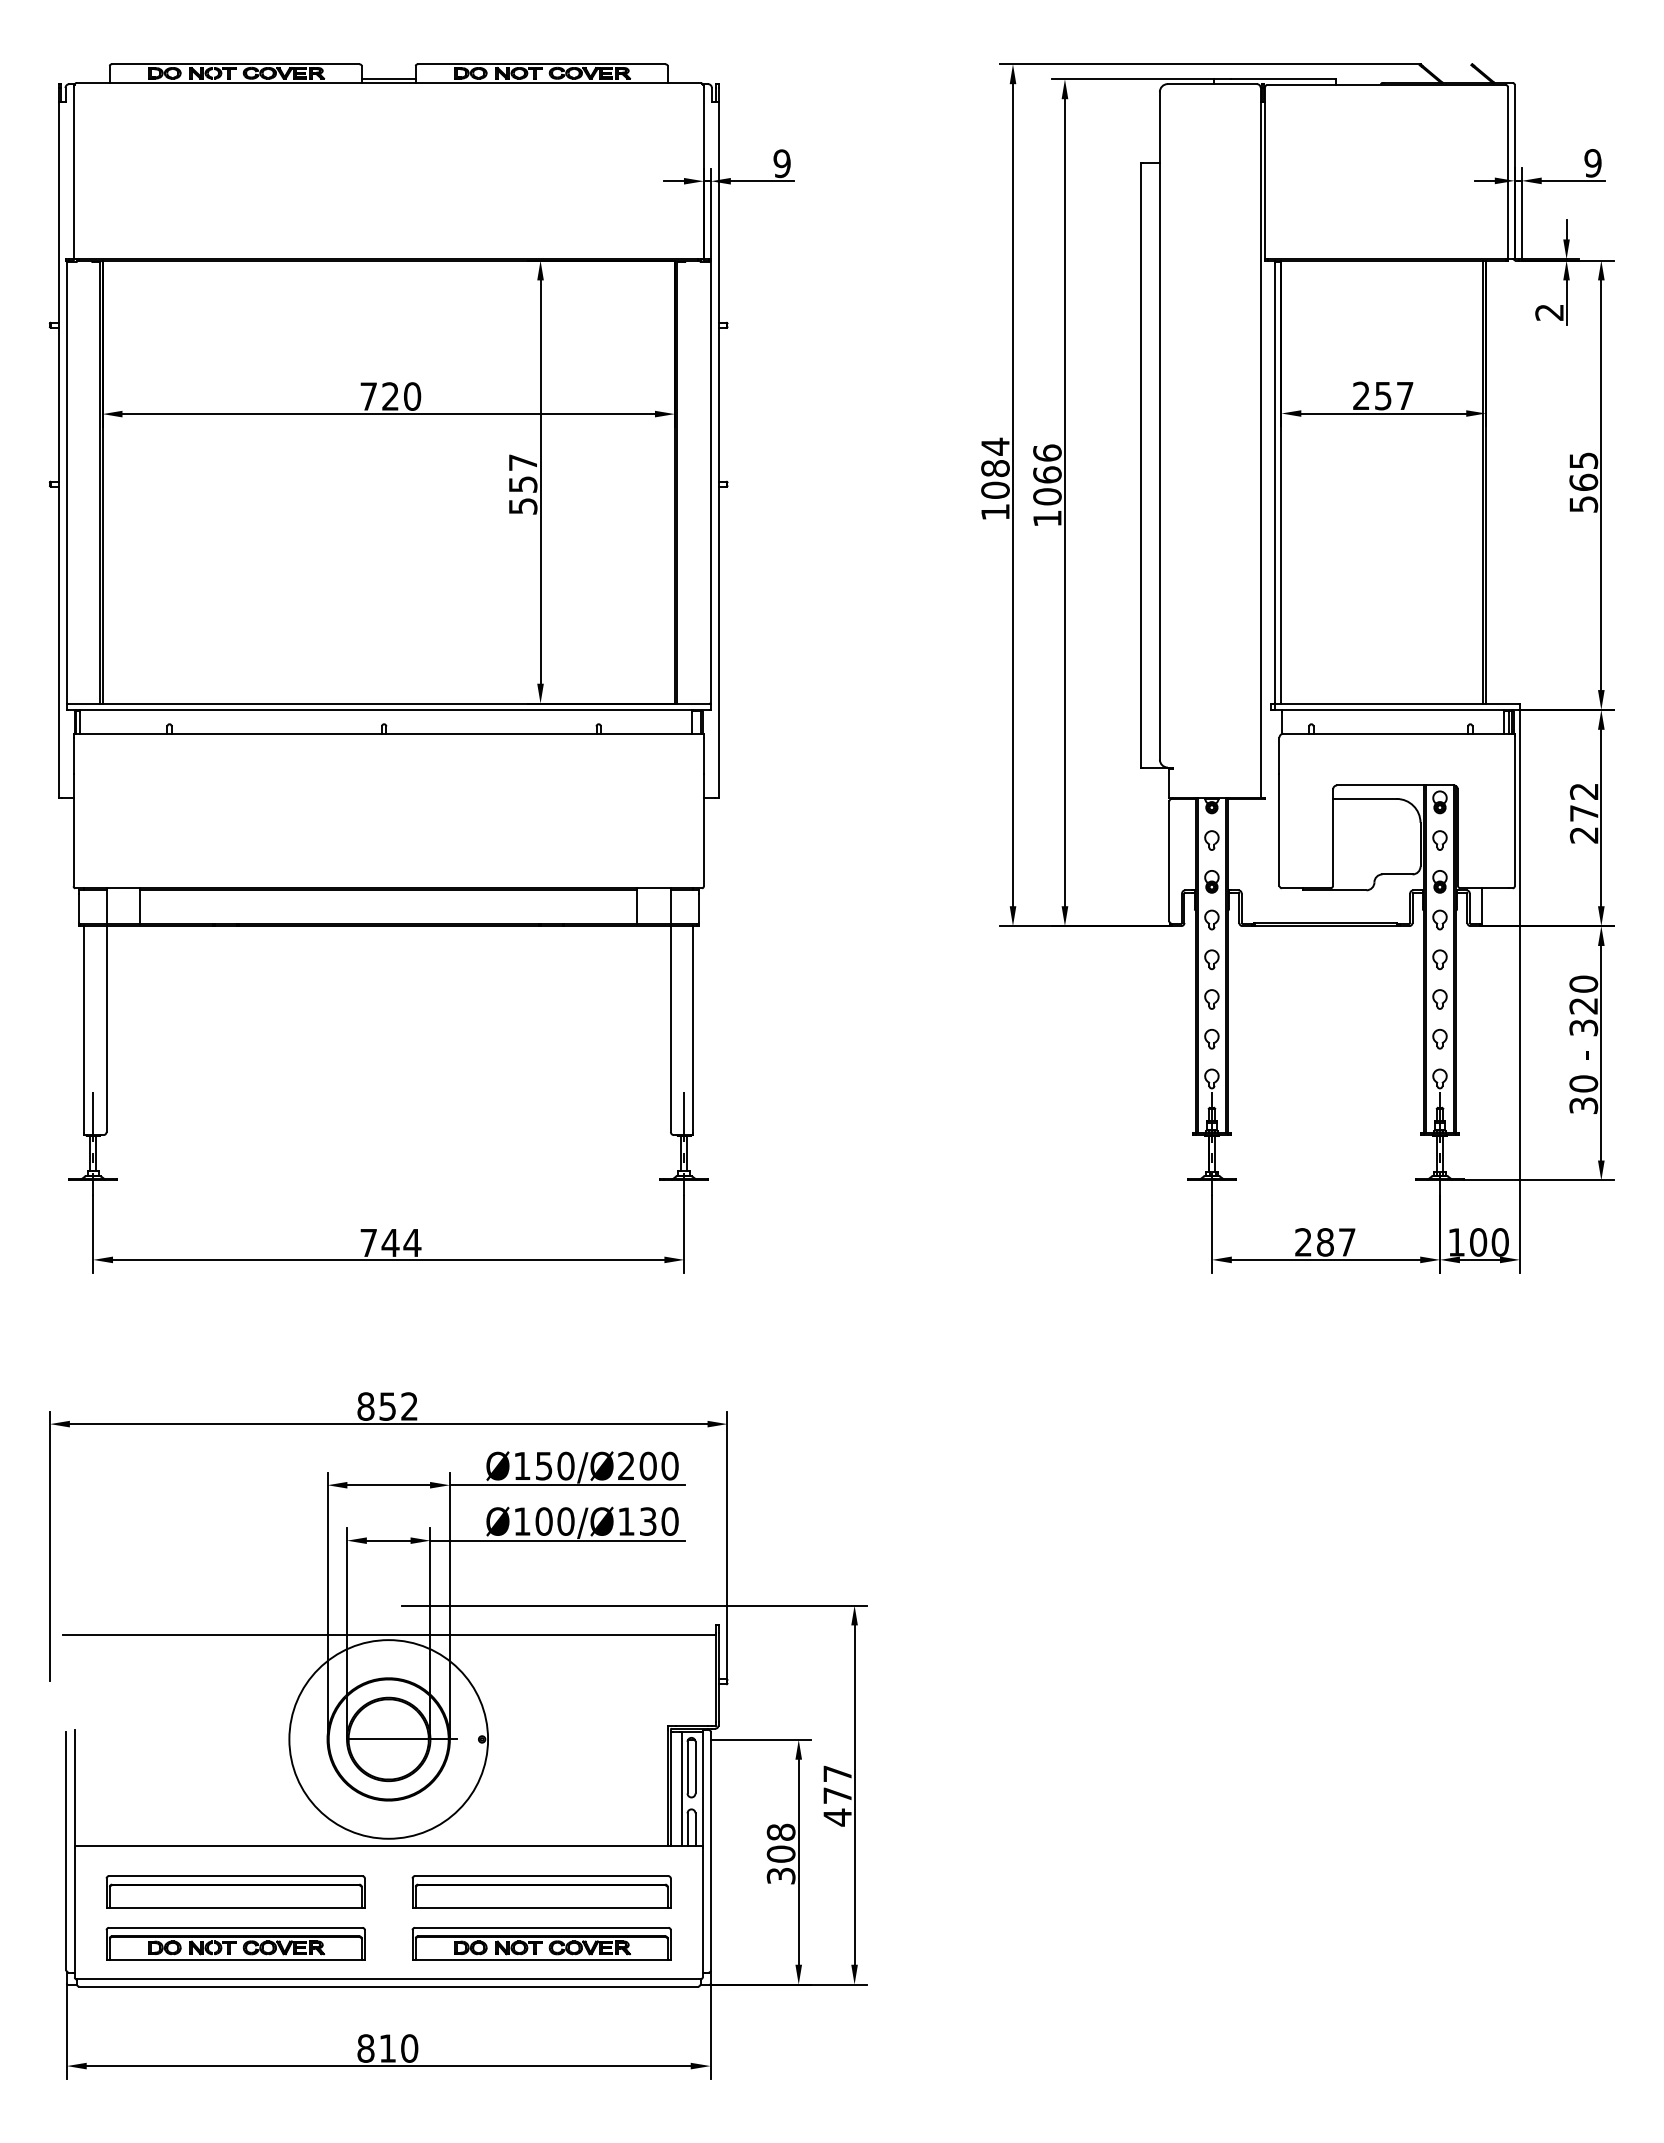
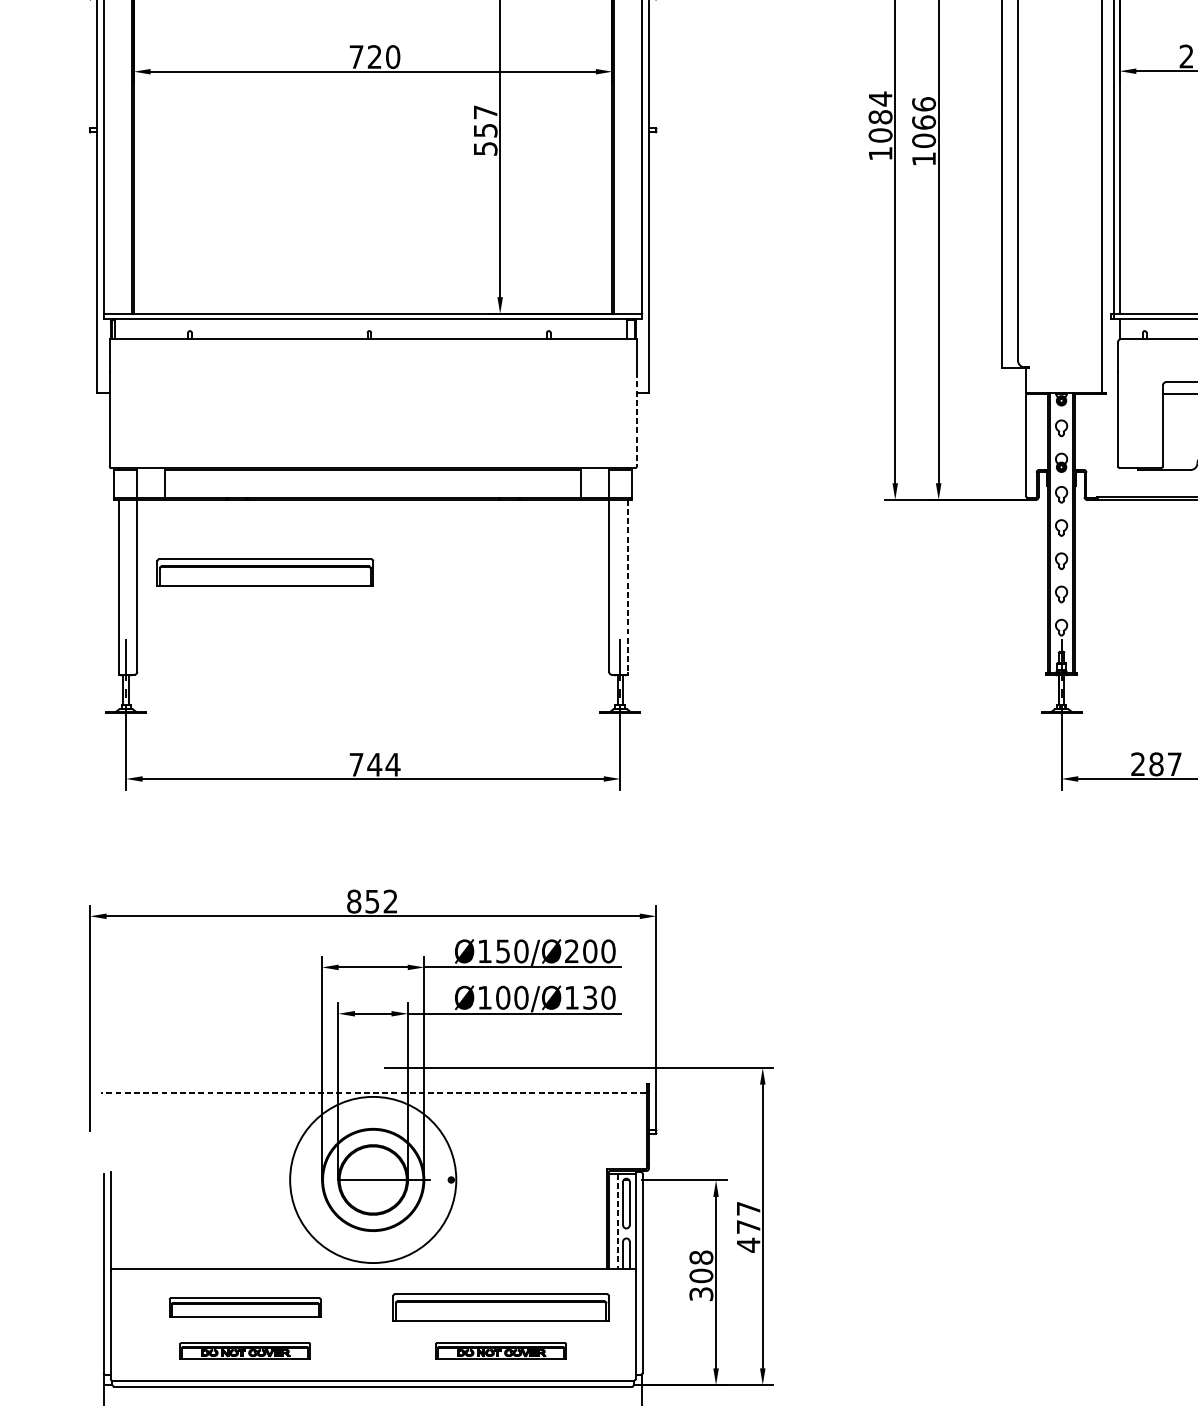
line: (703, 830) -> (636, 419), solid -> dashed
part: (259, 1012) -> (265, 572), added
line: (693, 1029) -> (628, 586), solid -> dashed
line: (388, 1634) -> (373, 1092), solid -> dashed
line: (681, 1788) -> (618, 1220), solid -> dashed
part: (235, 1891) -> (245, 1307), size x0.7
part: (235, 1943) -> (245, 1350), size x0.6
part: (541, 1943) -> (500, 1350), size x0.6

